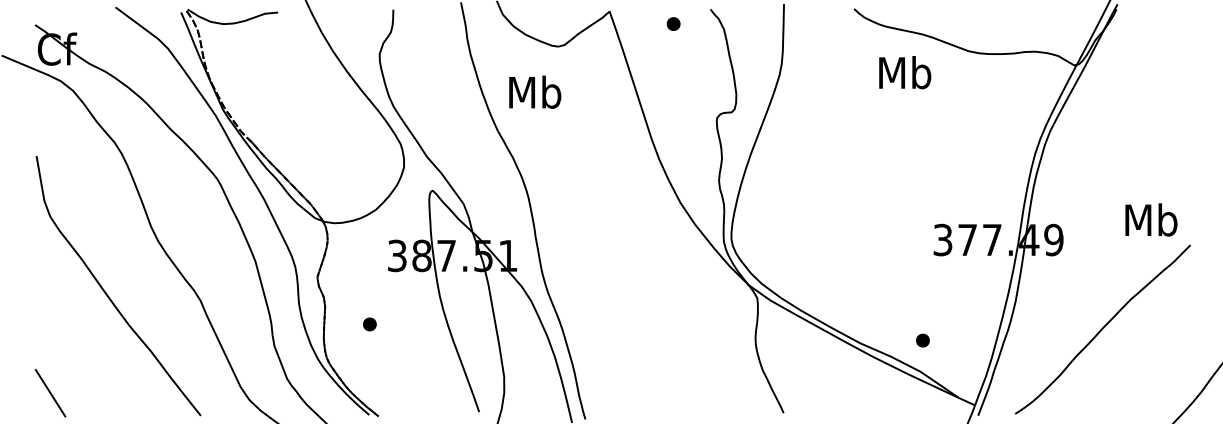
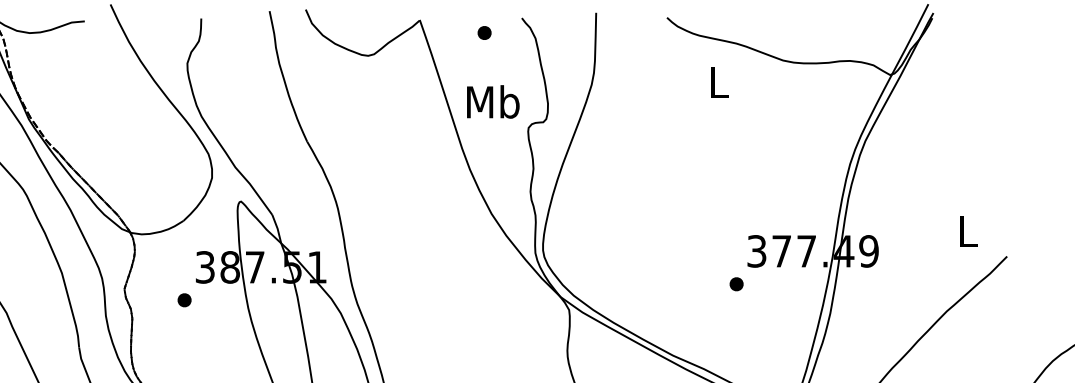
text: (905, 72) -> (718, 81), Mb -> L
text: (535, 91) -> (493, 101), moved
text: (1151, 219) -> (967, 230), Mb -> L
part: (369, 324) -> (184, 300), moved
part: (922, 340) -> (736, 284), moved

